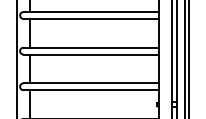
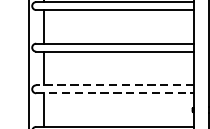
line: (91, 83) -> (115, 85), solid -> dashed
line: (91, 90) -> (115, 93), solid -> dashed

